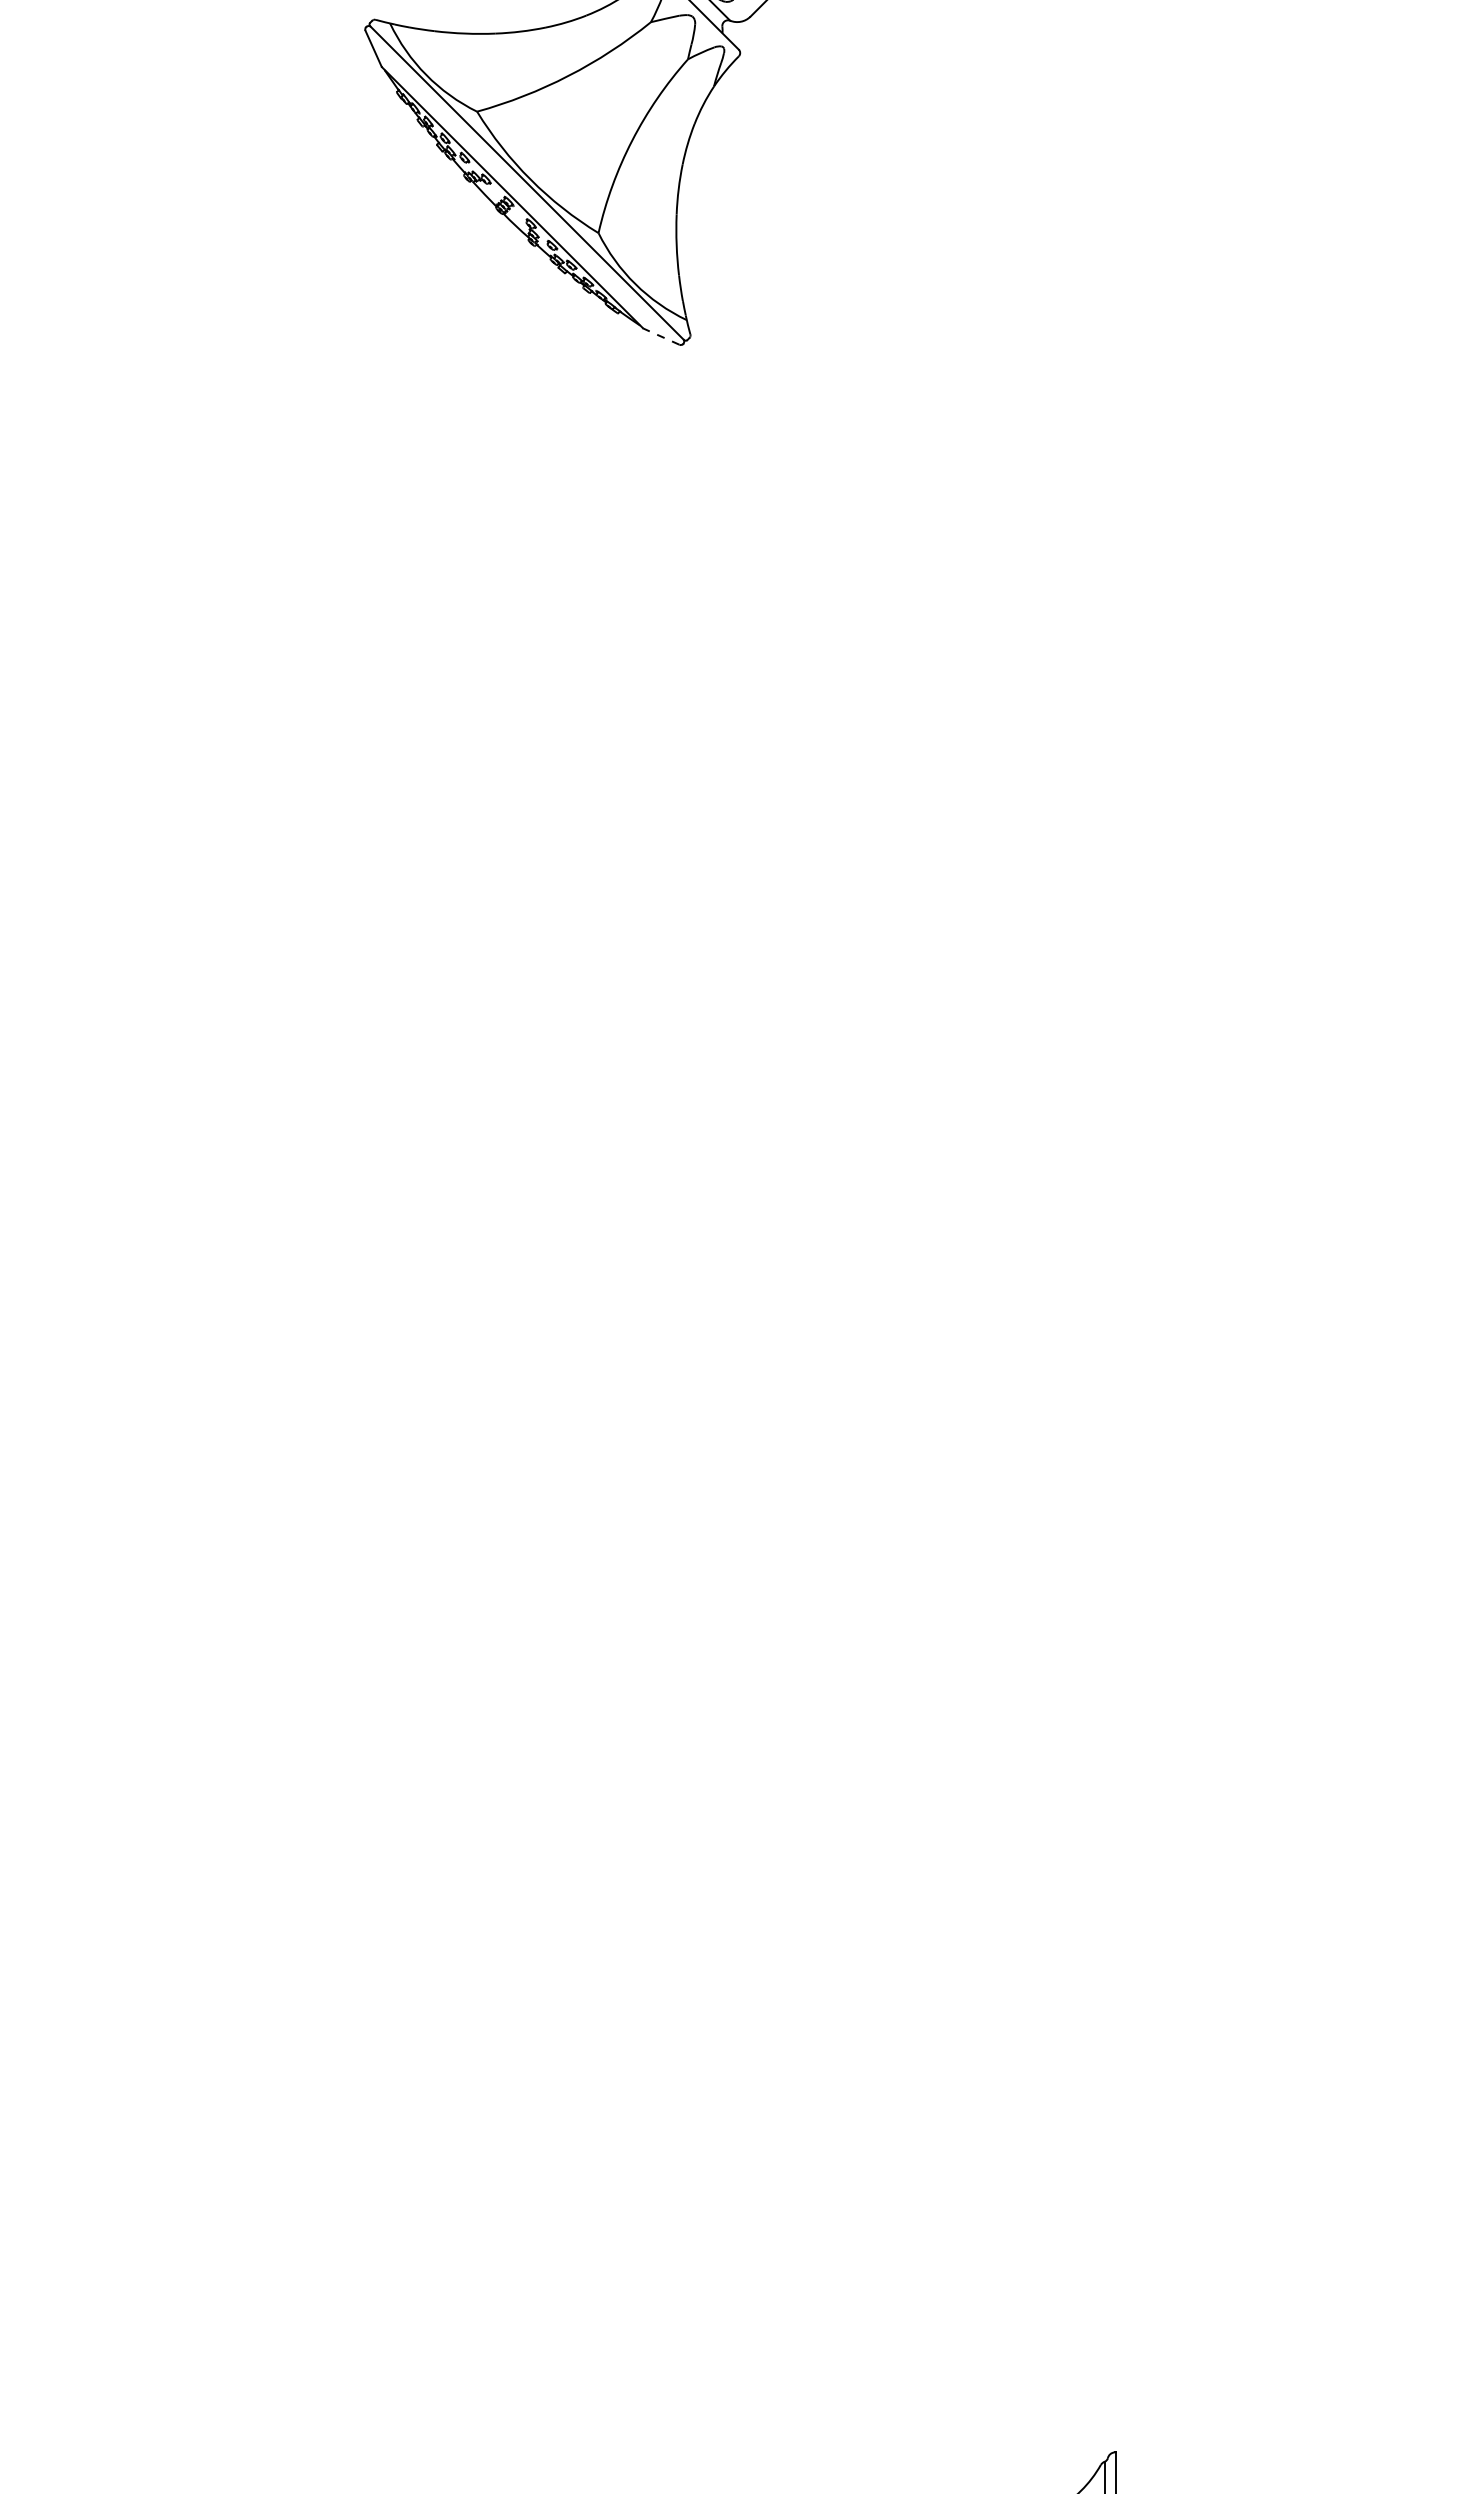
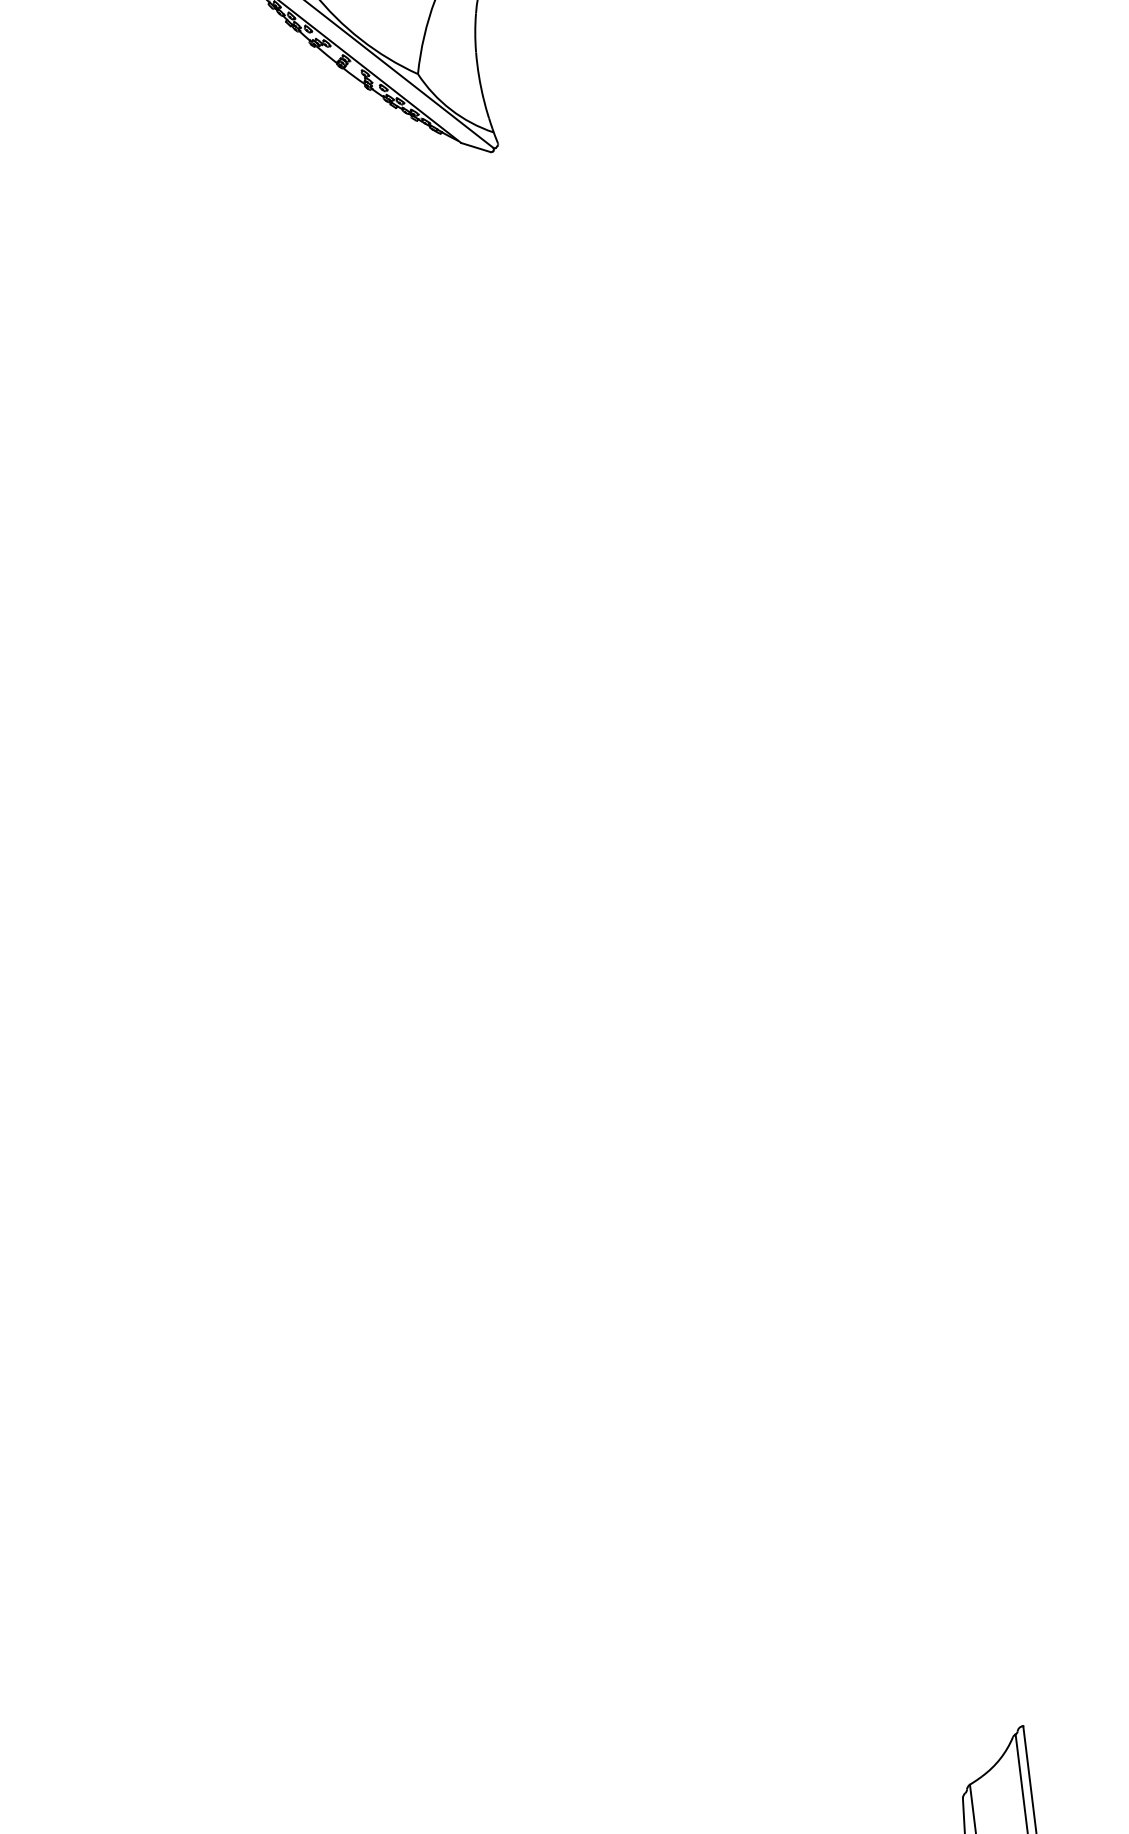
line: (661, 336) -> (475, 147), dashed -> solid

